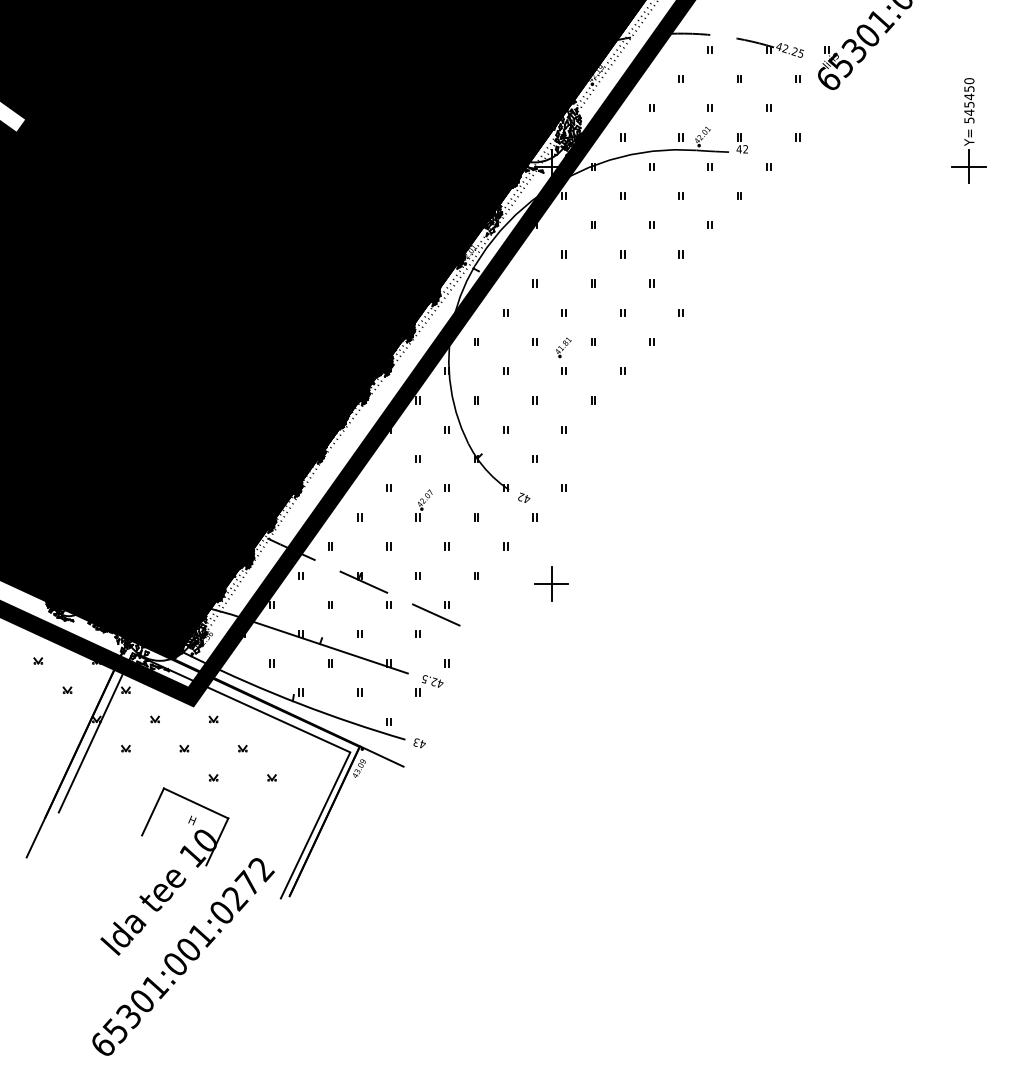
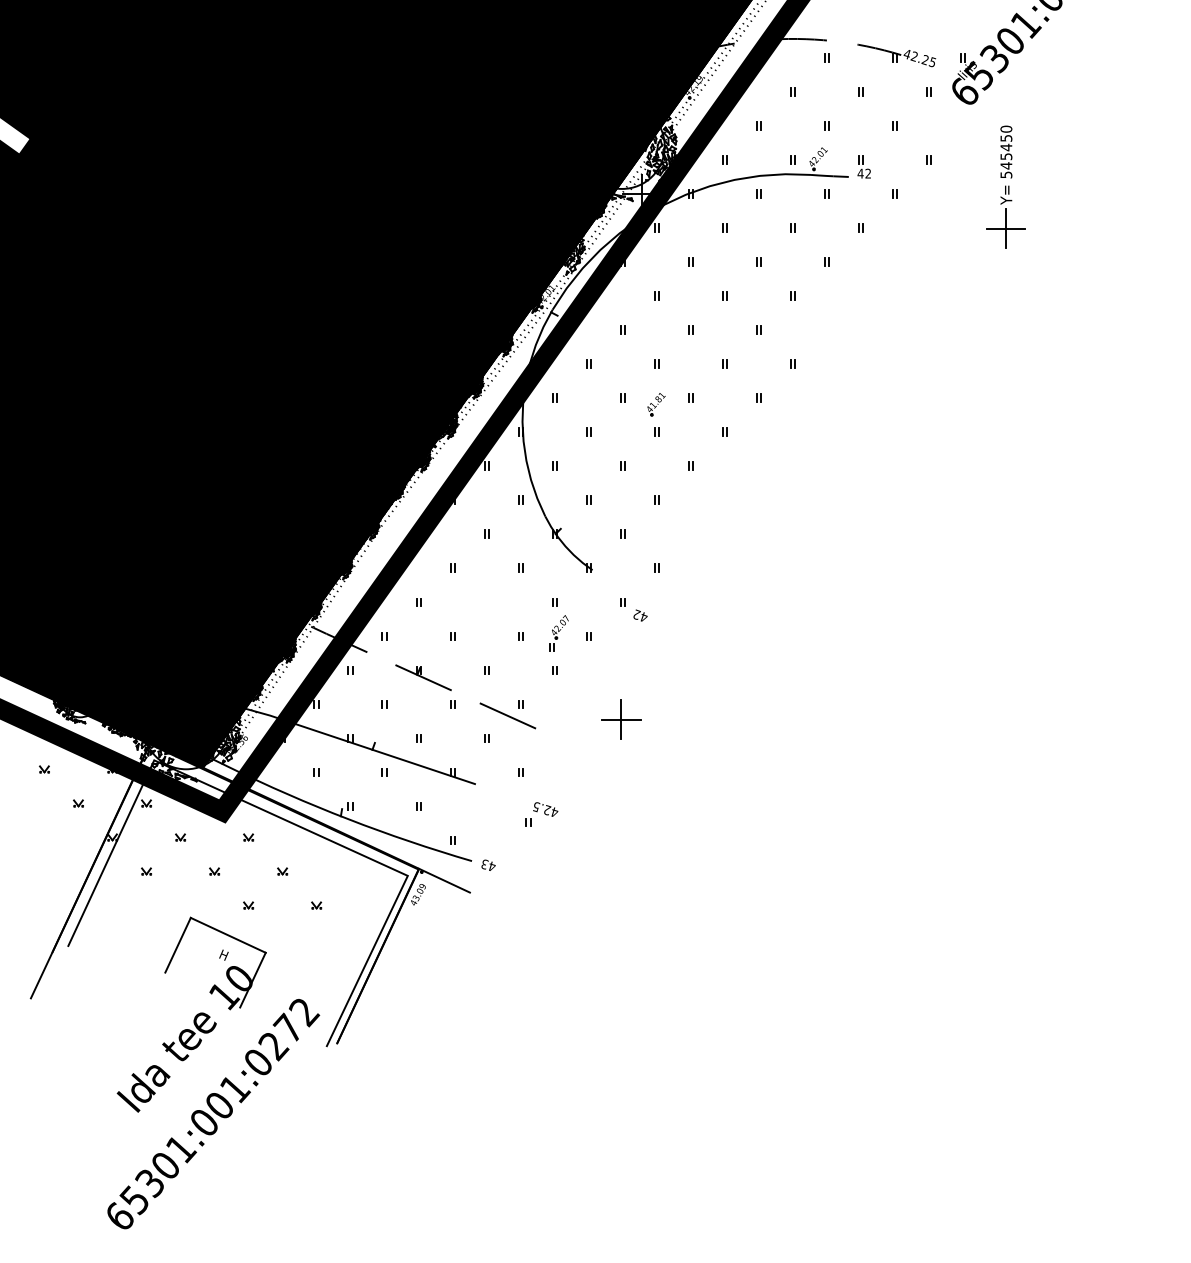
part: (968, 130) -> (1005, 186), moved
text: (524, 497) -> (640, 615), moved
part: (423, 505) -> (558, 633), moved
part: (551, 583) -> (621, 718), moved
part: (429, 685) -> (541, 814), moved

